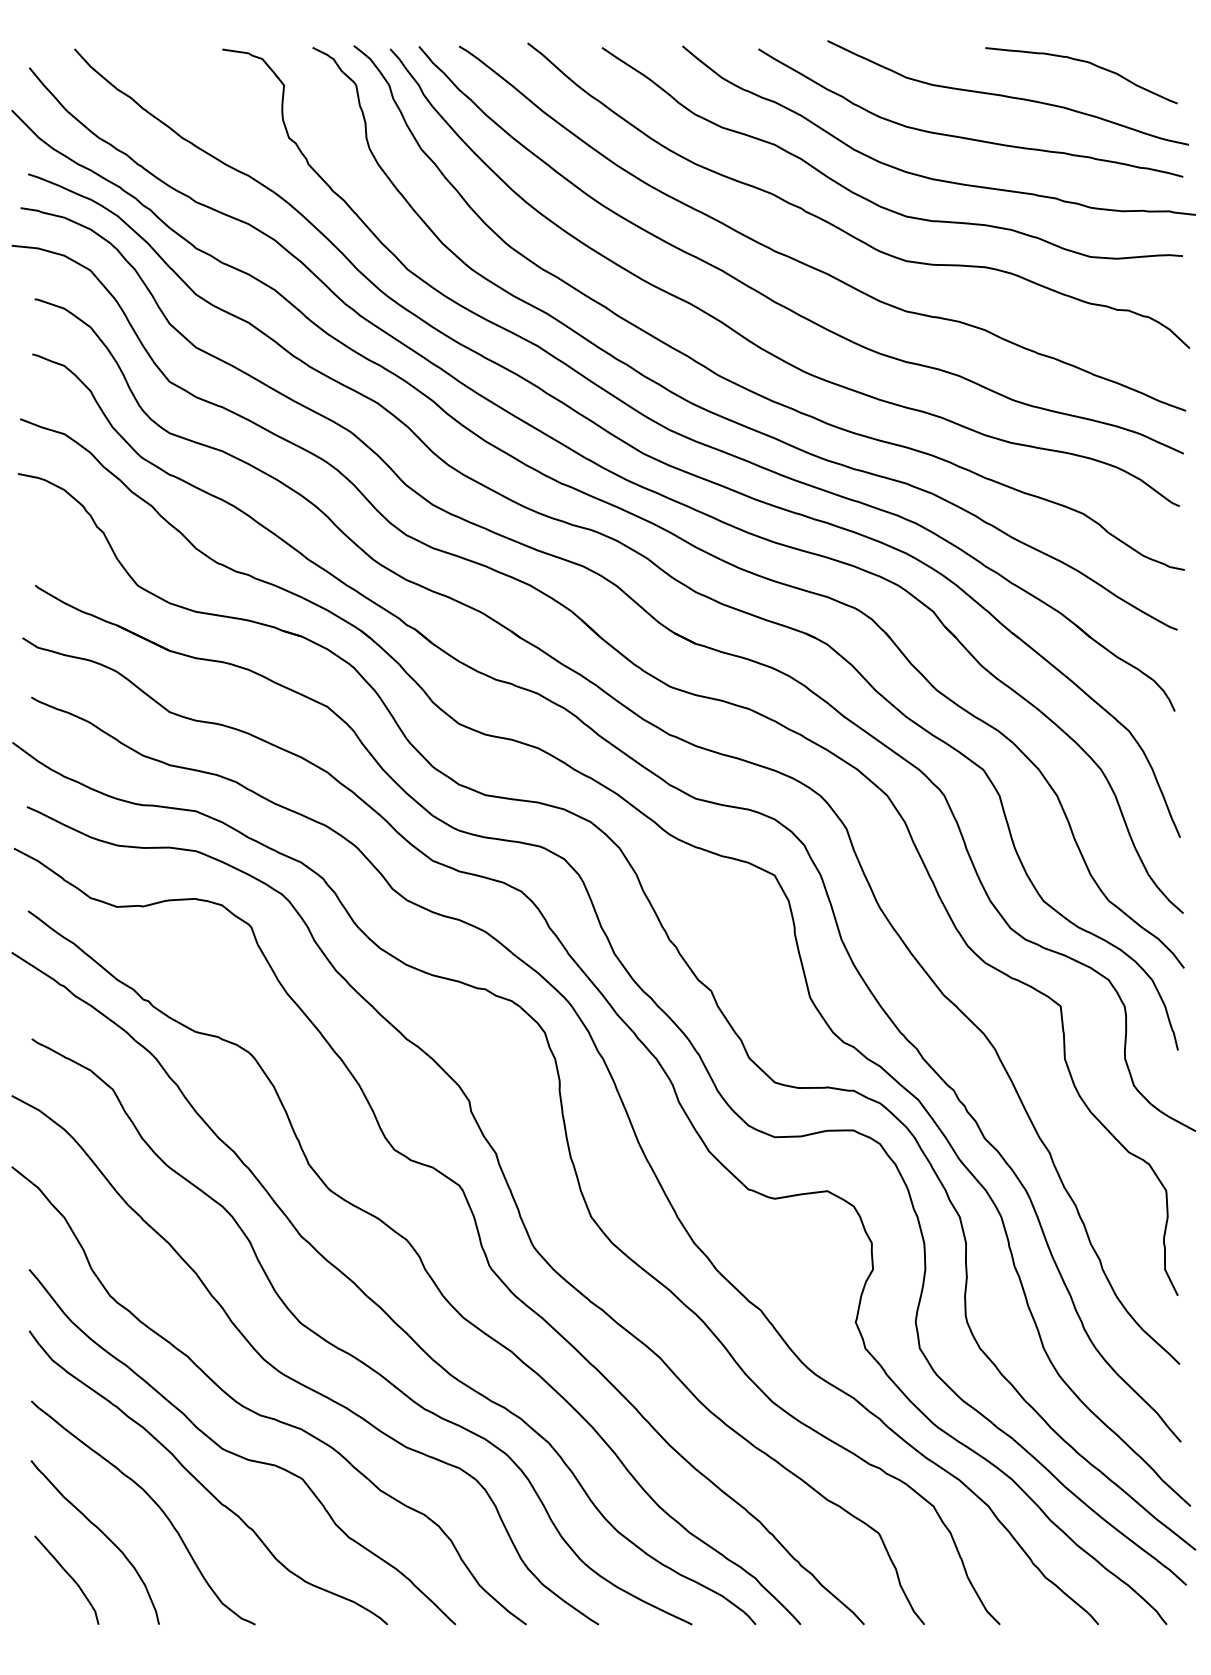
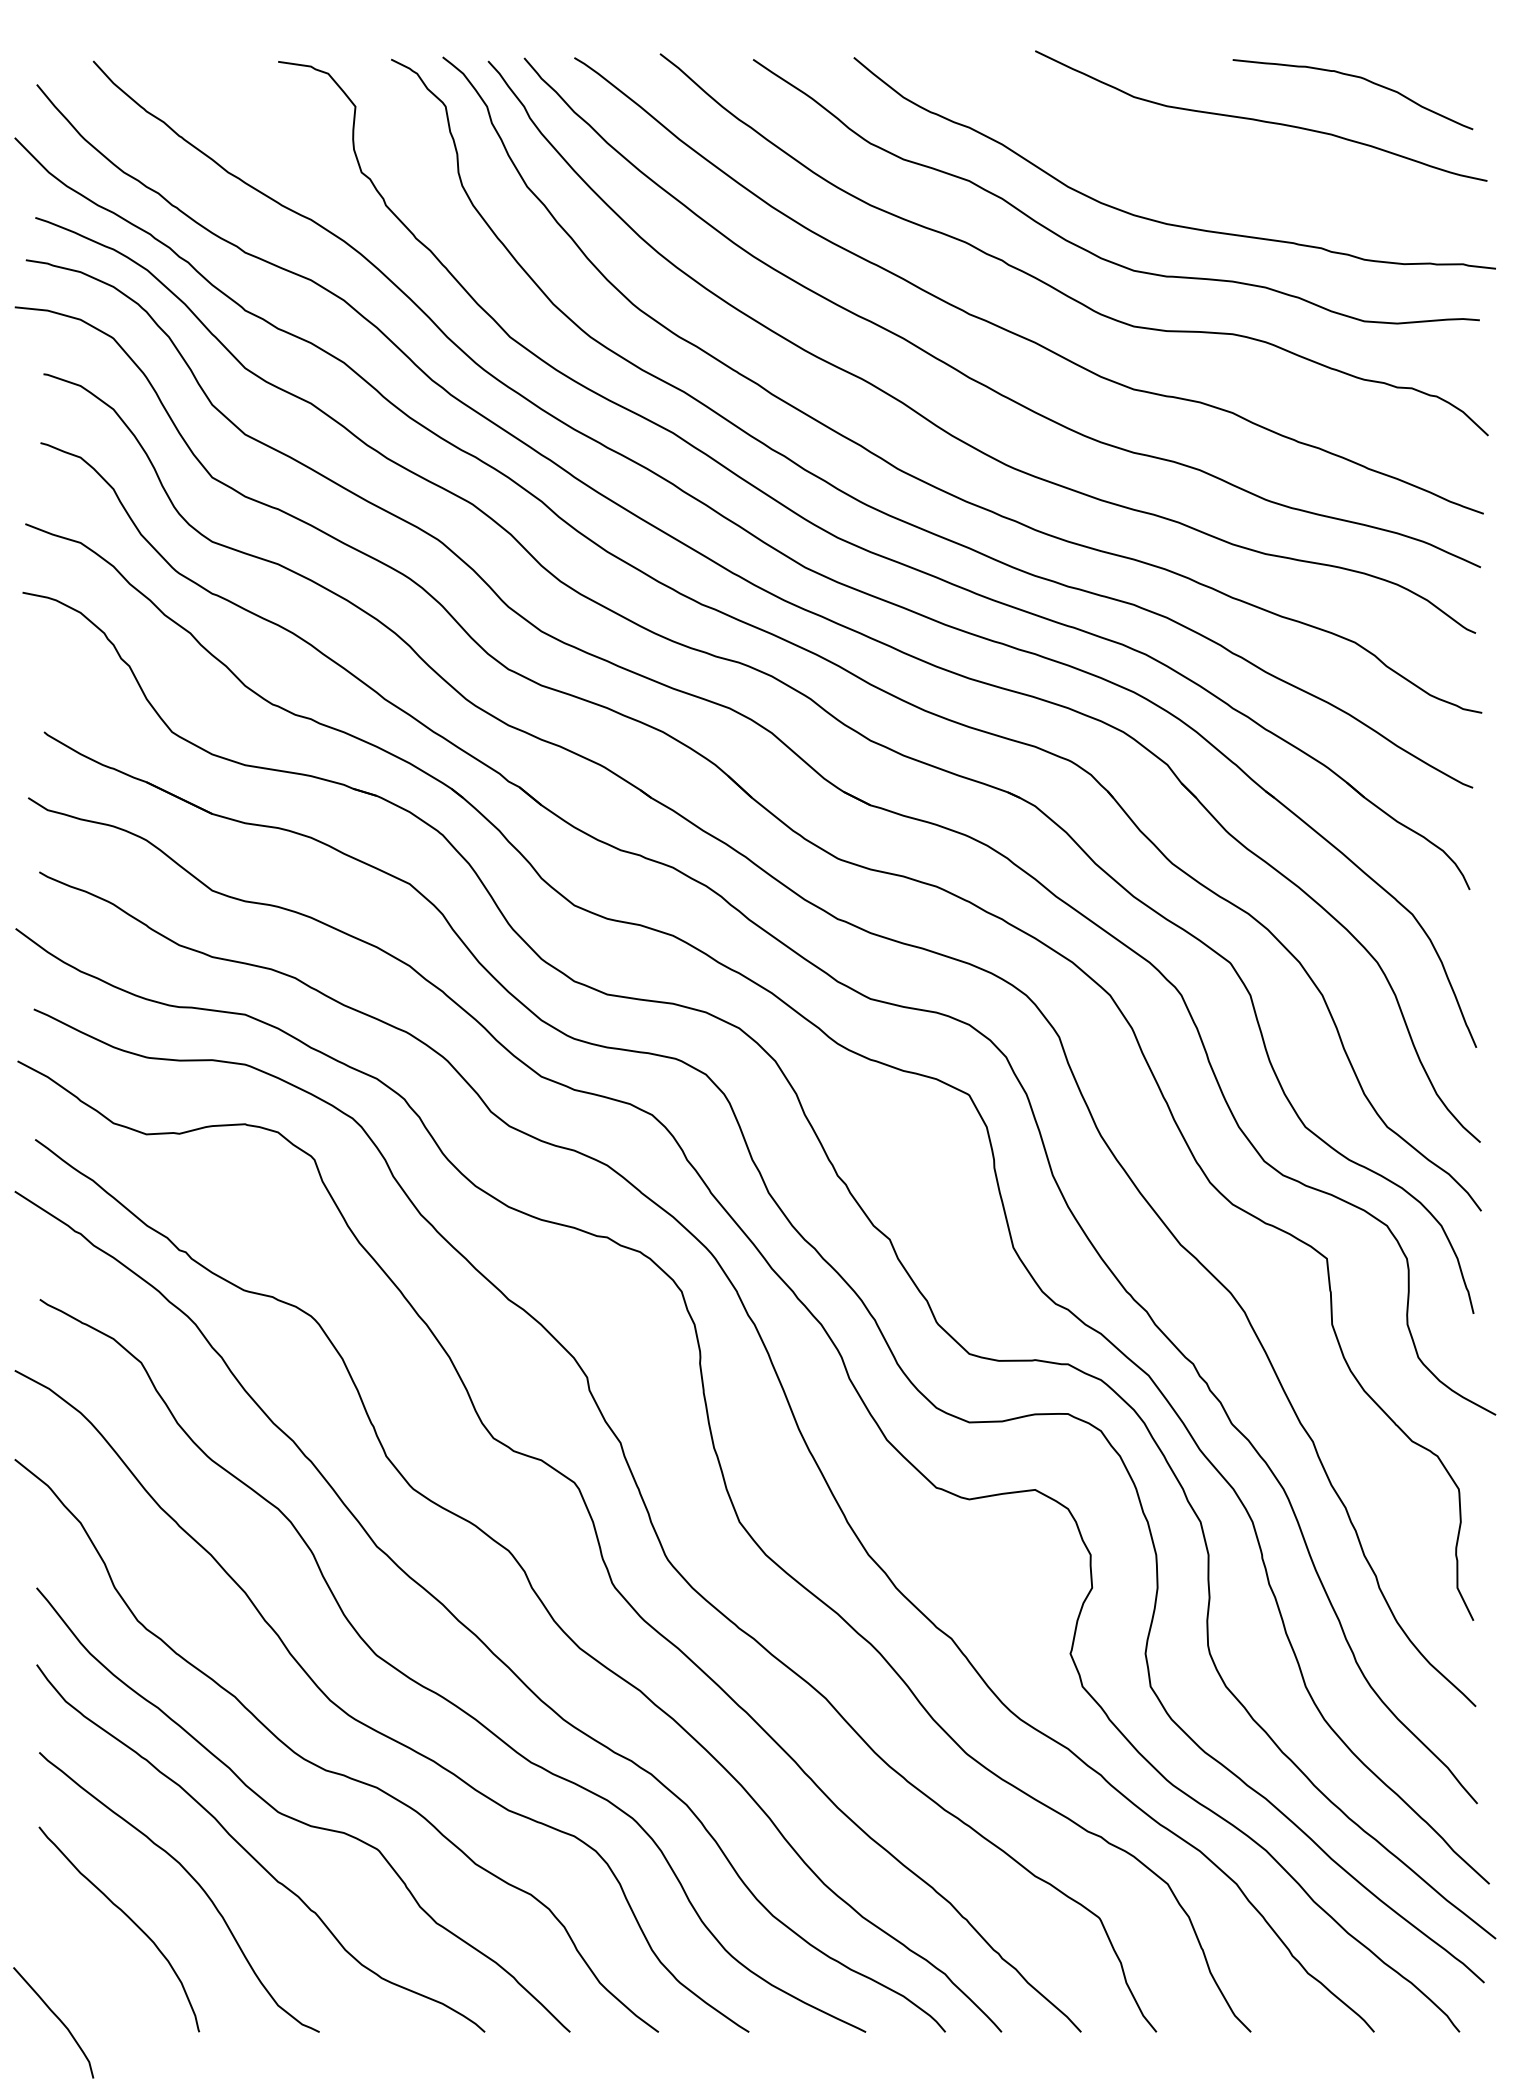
curve: (967, 137) -> (1210, 171), removed
curve: (69, 1576) -> (56, 2018), moved

